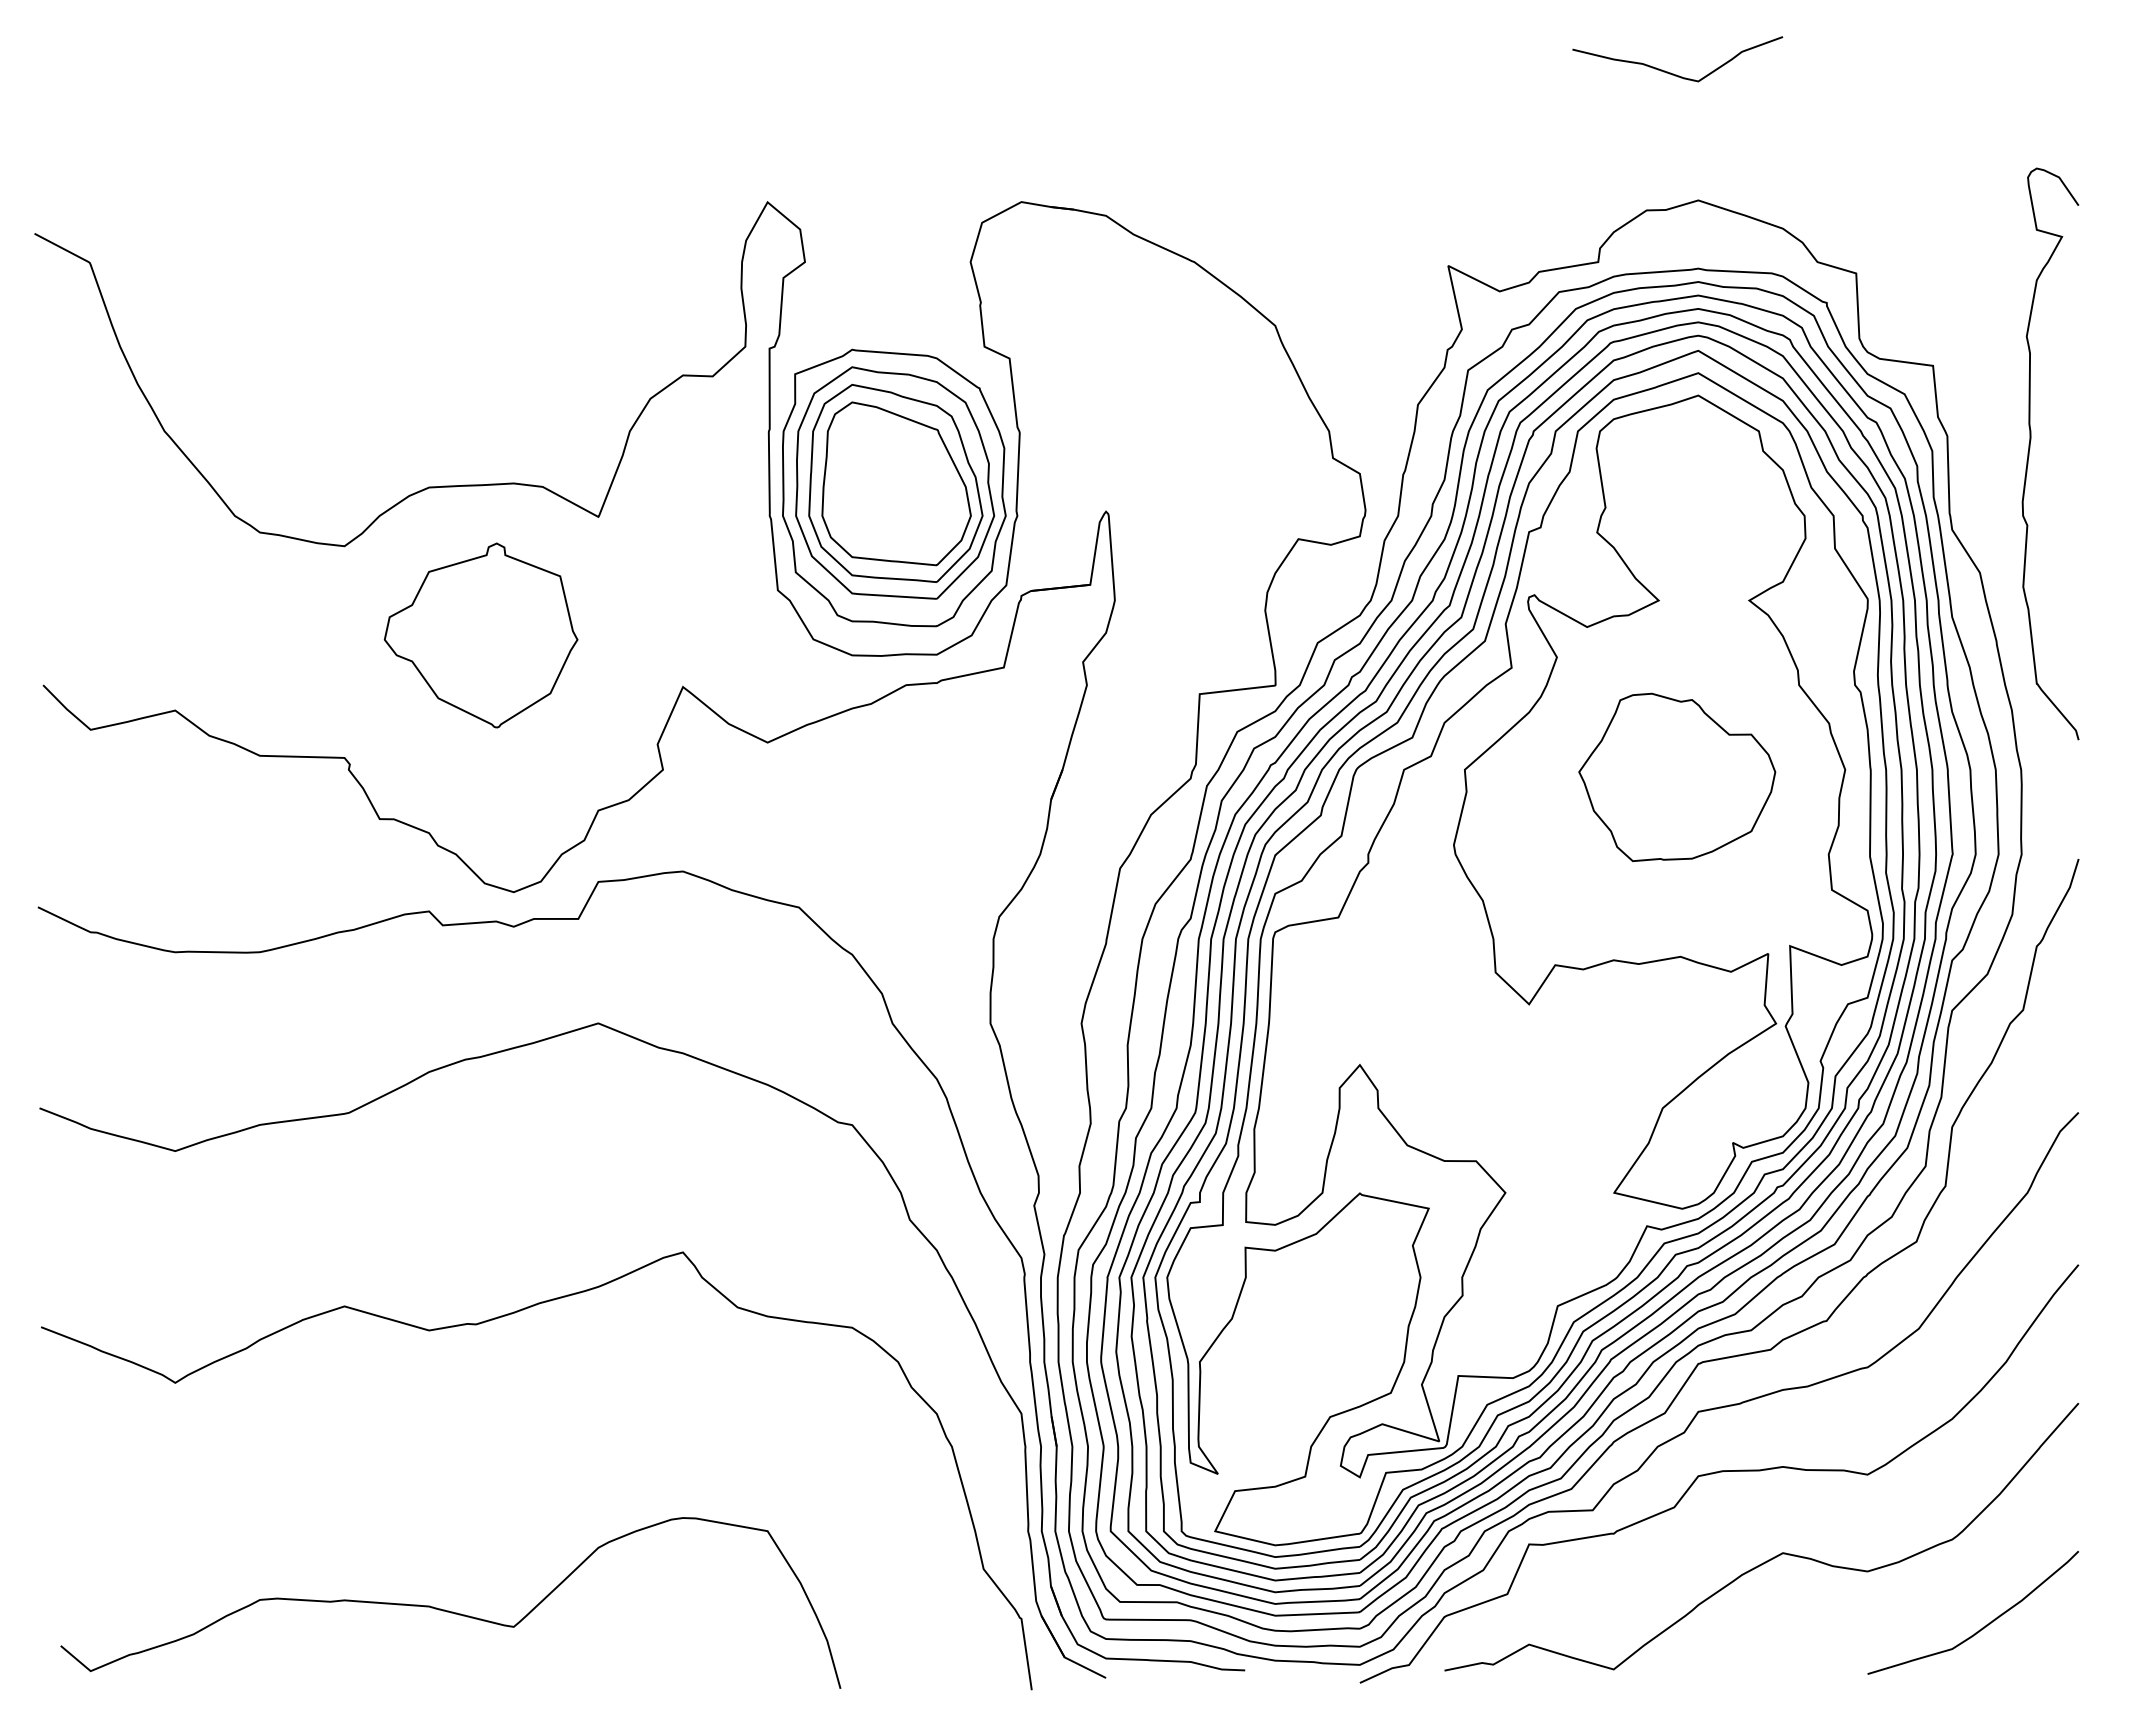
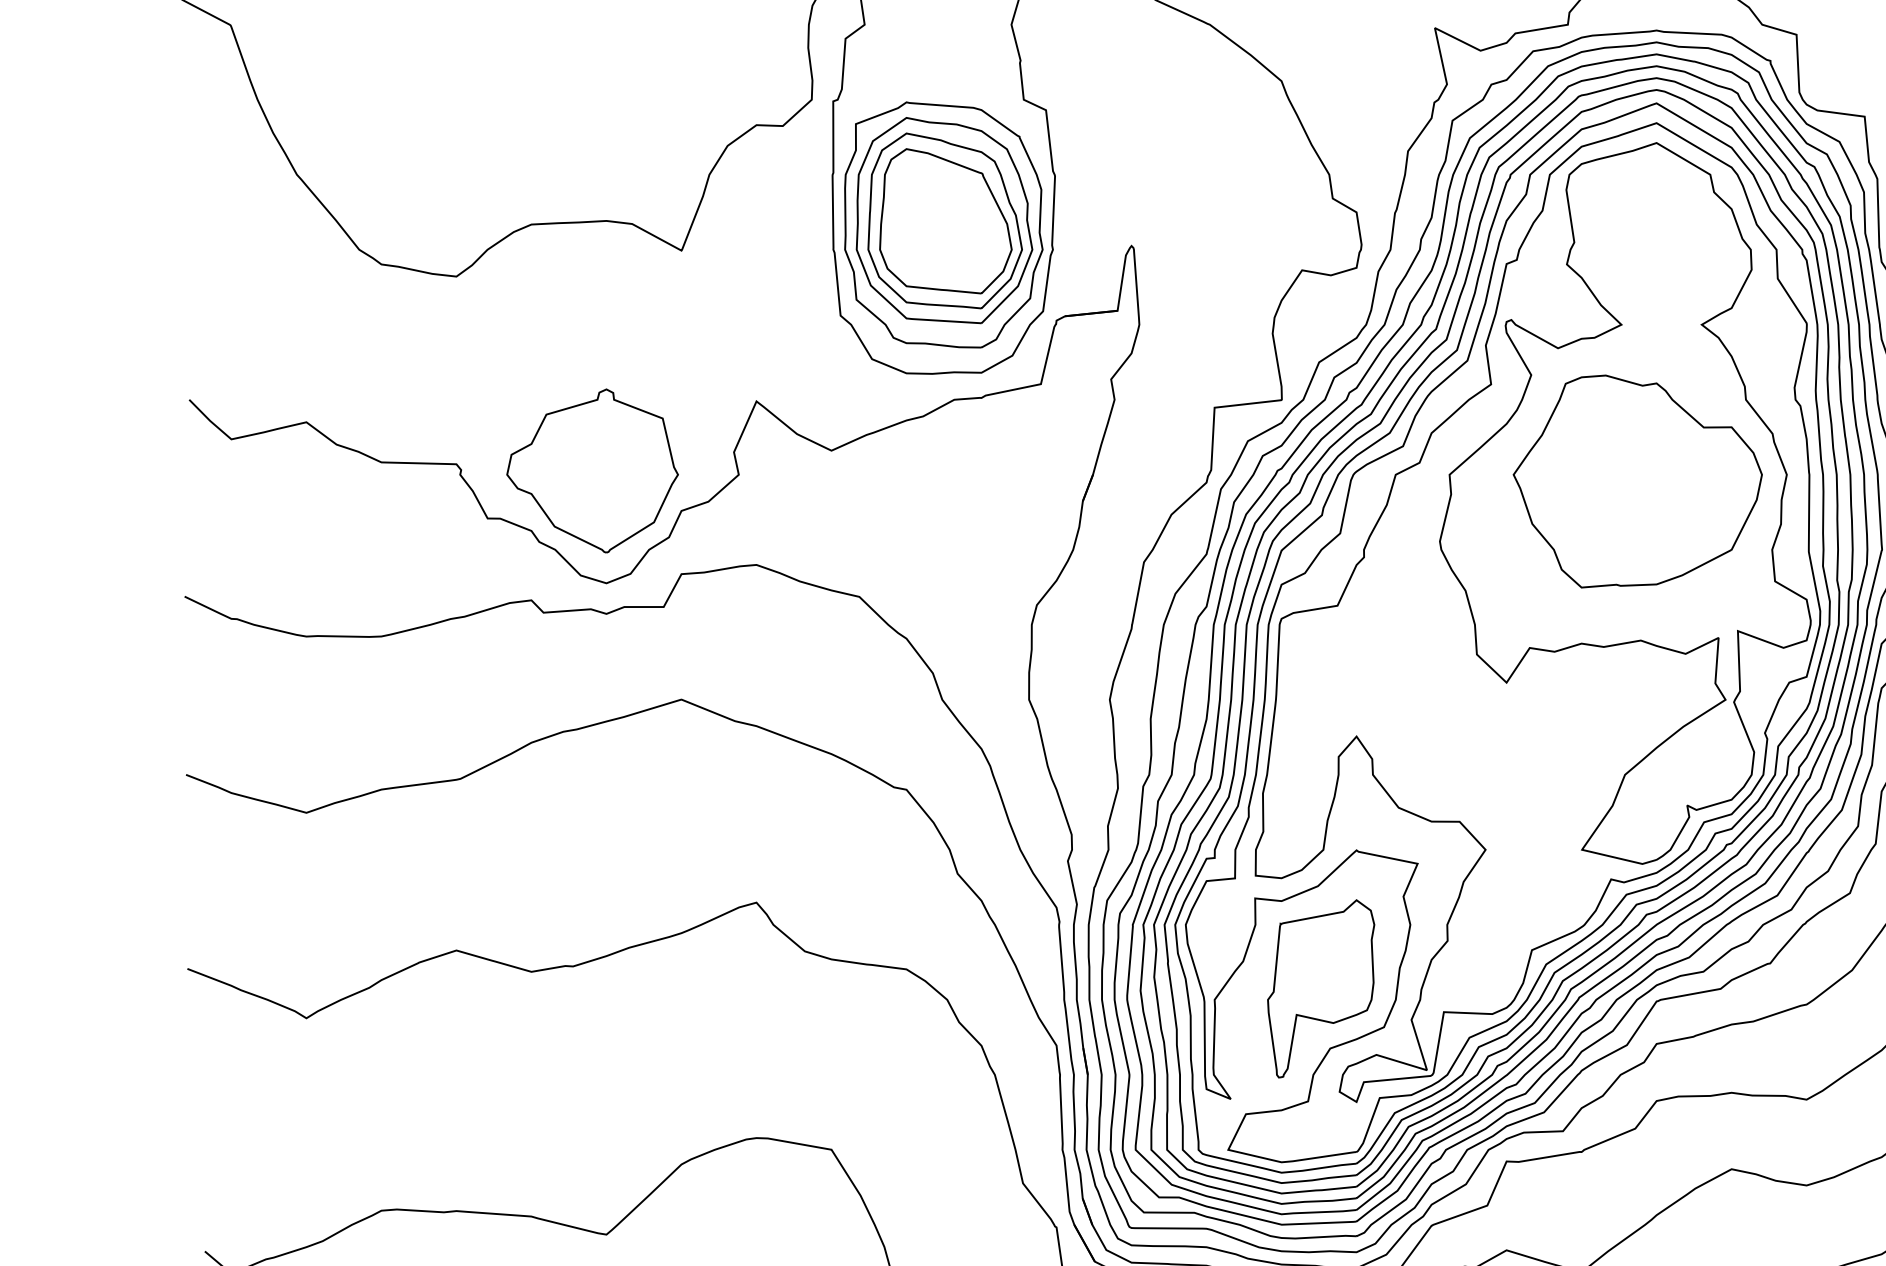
part: (480, 635) -> (592, 470), moved
part: (1677, 777) -> (1638, 481), size x1.43
part: (1319, 1349) -> (1320, 988), added

